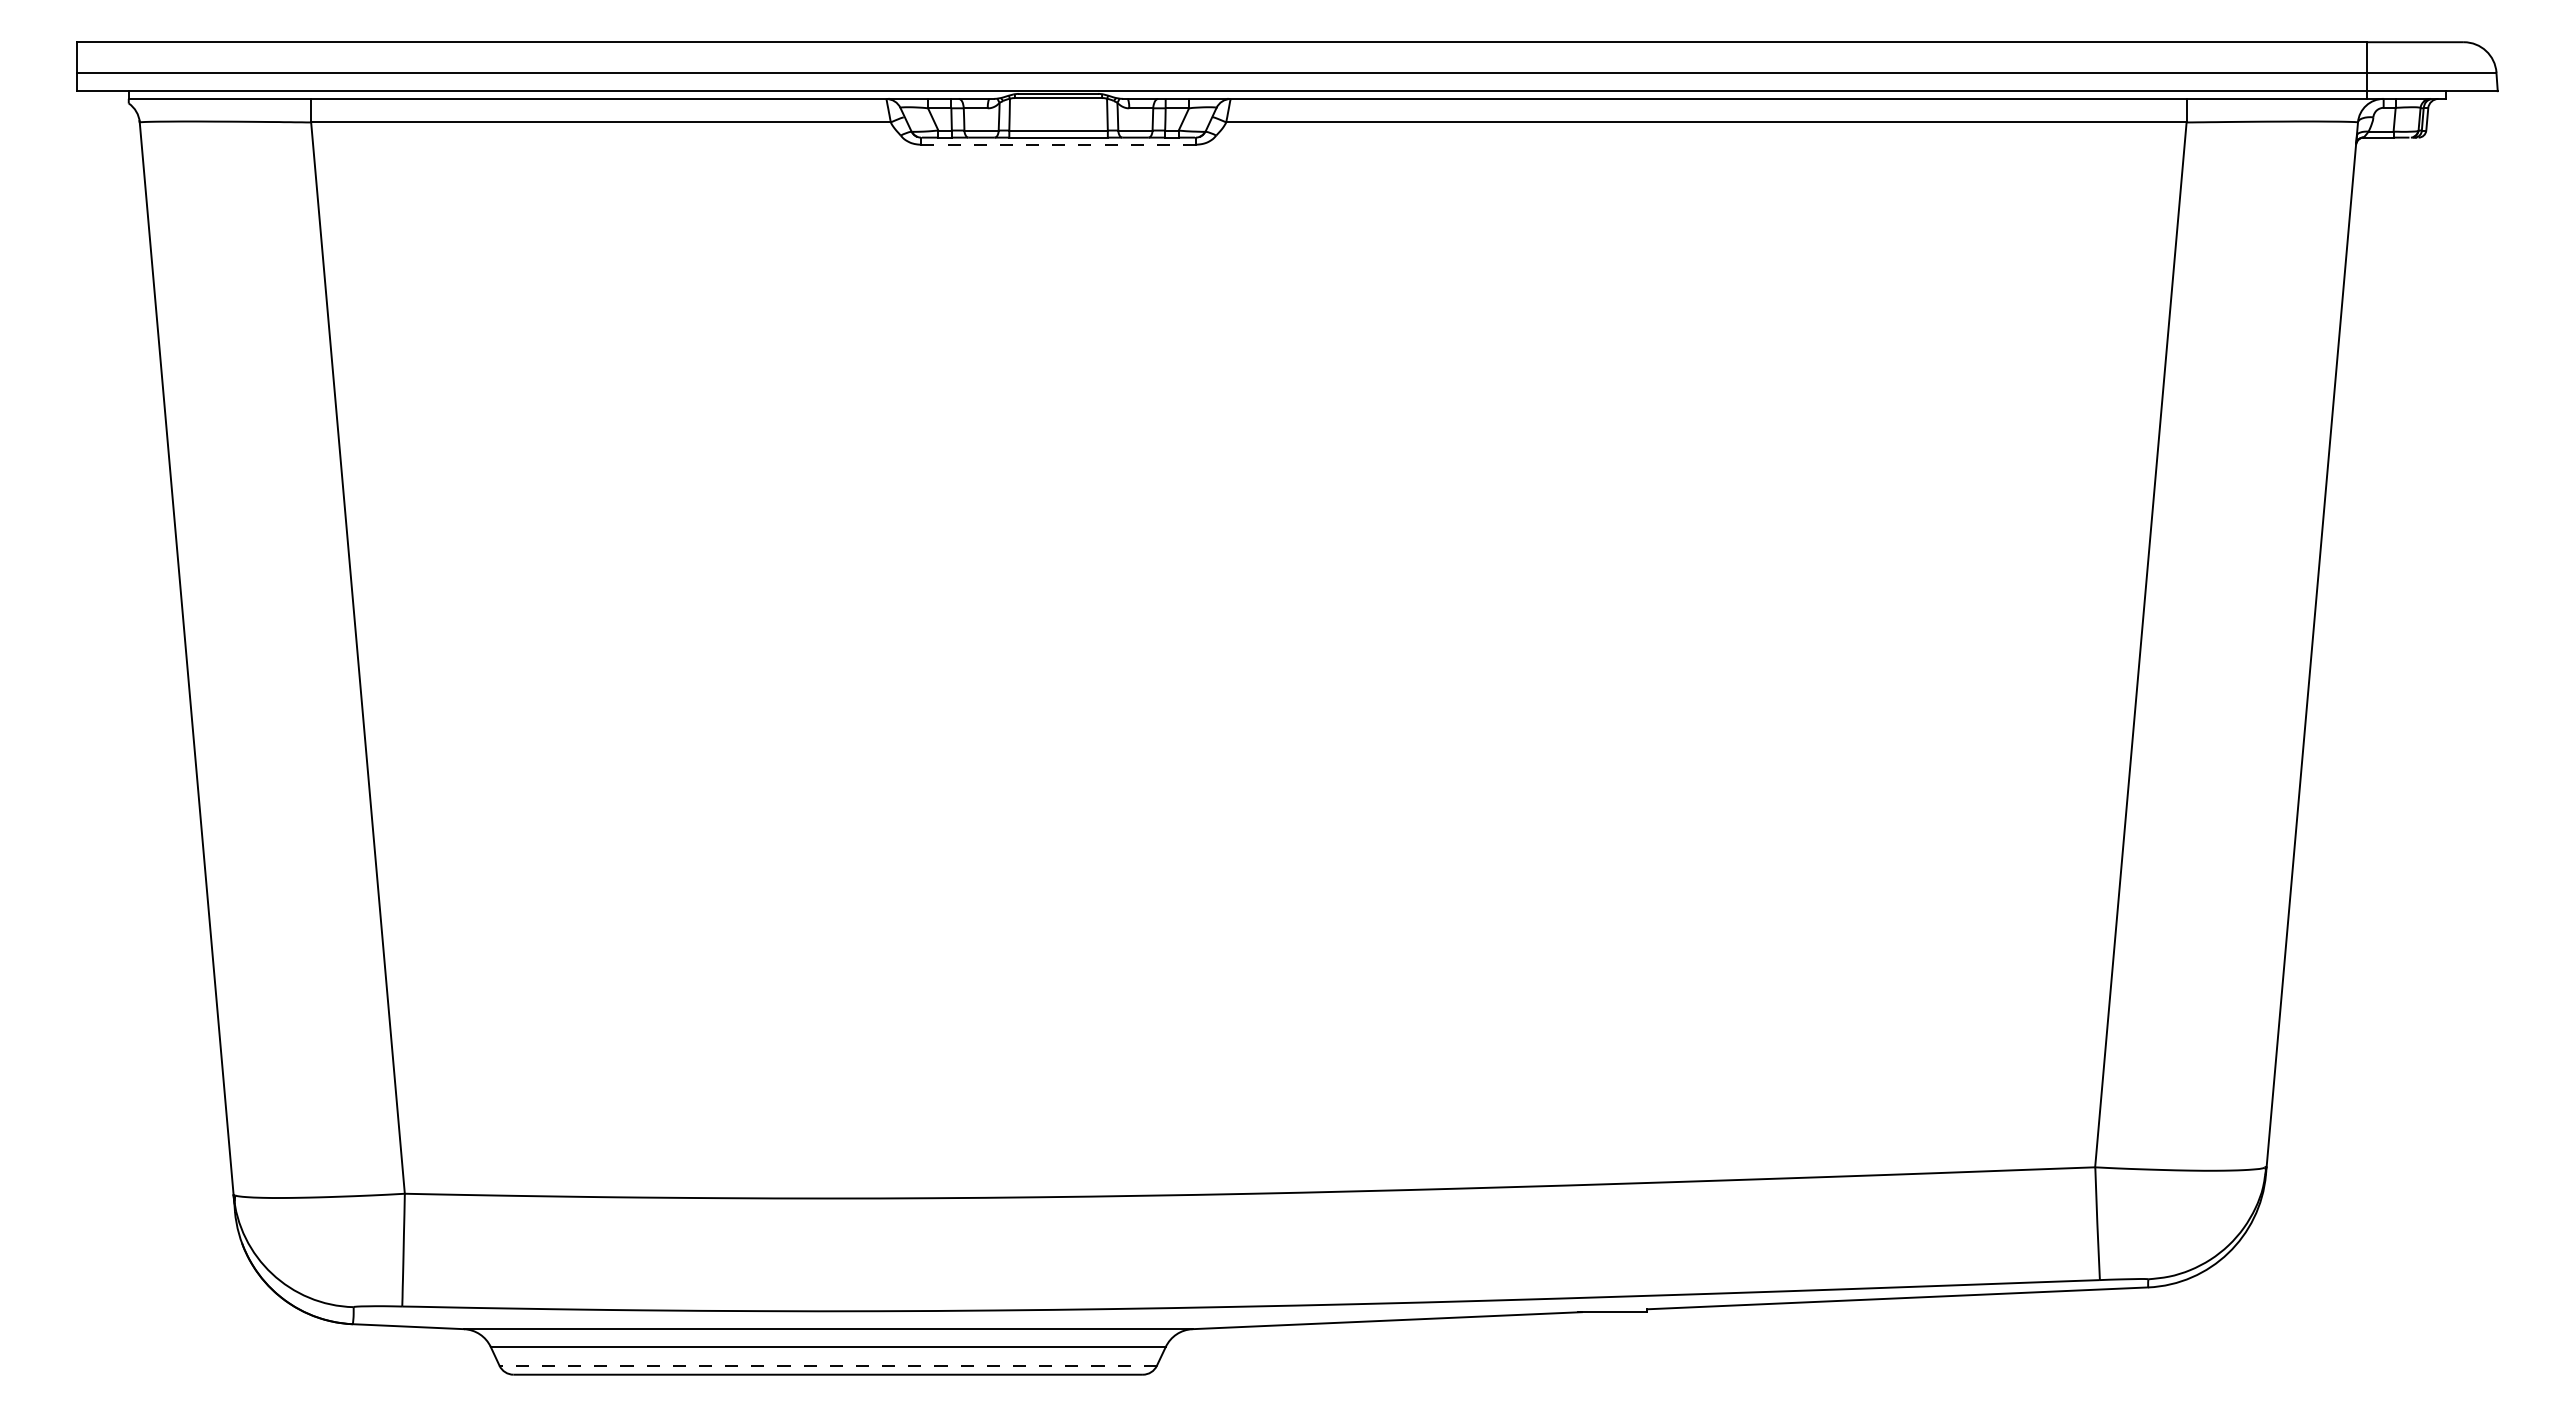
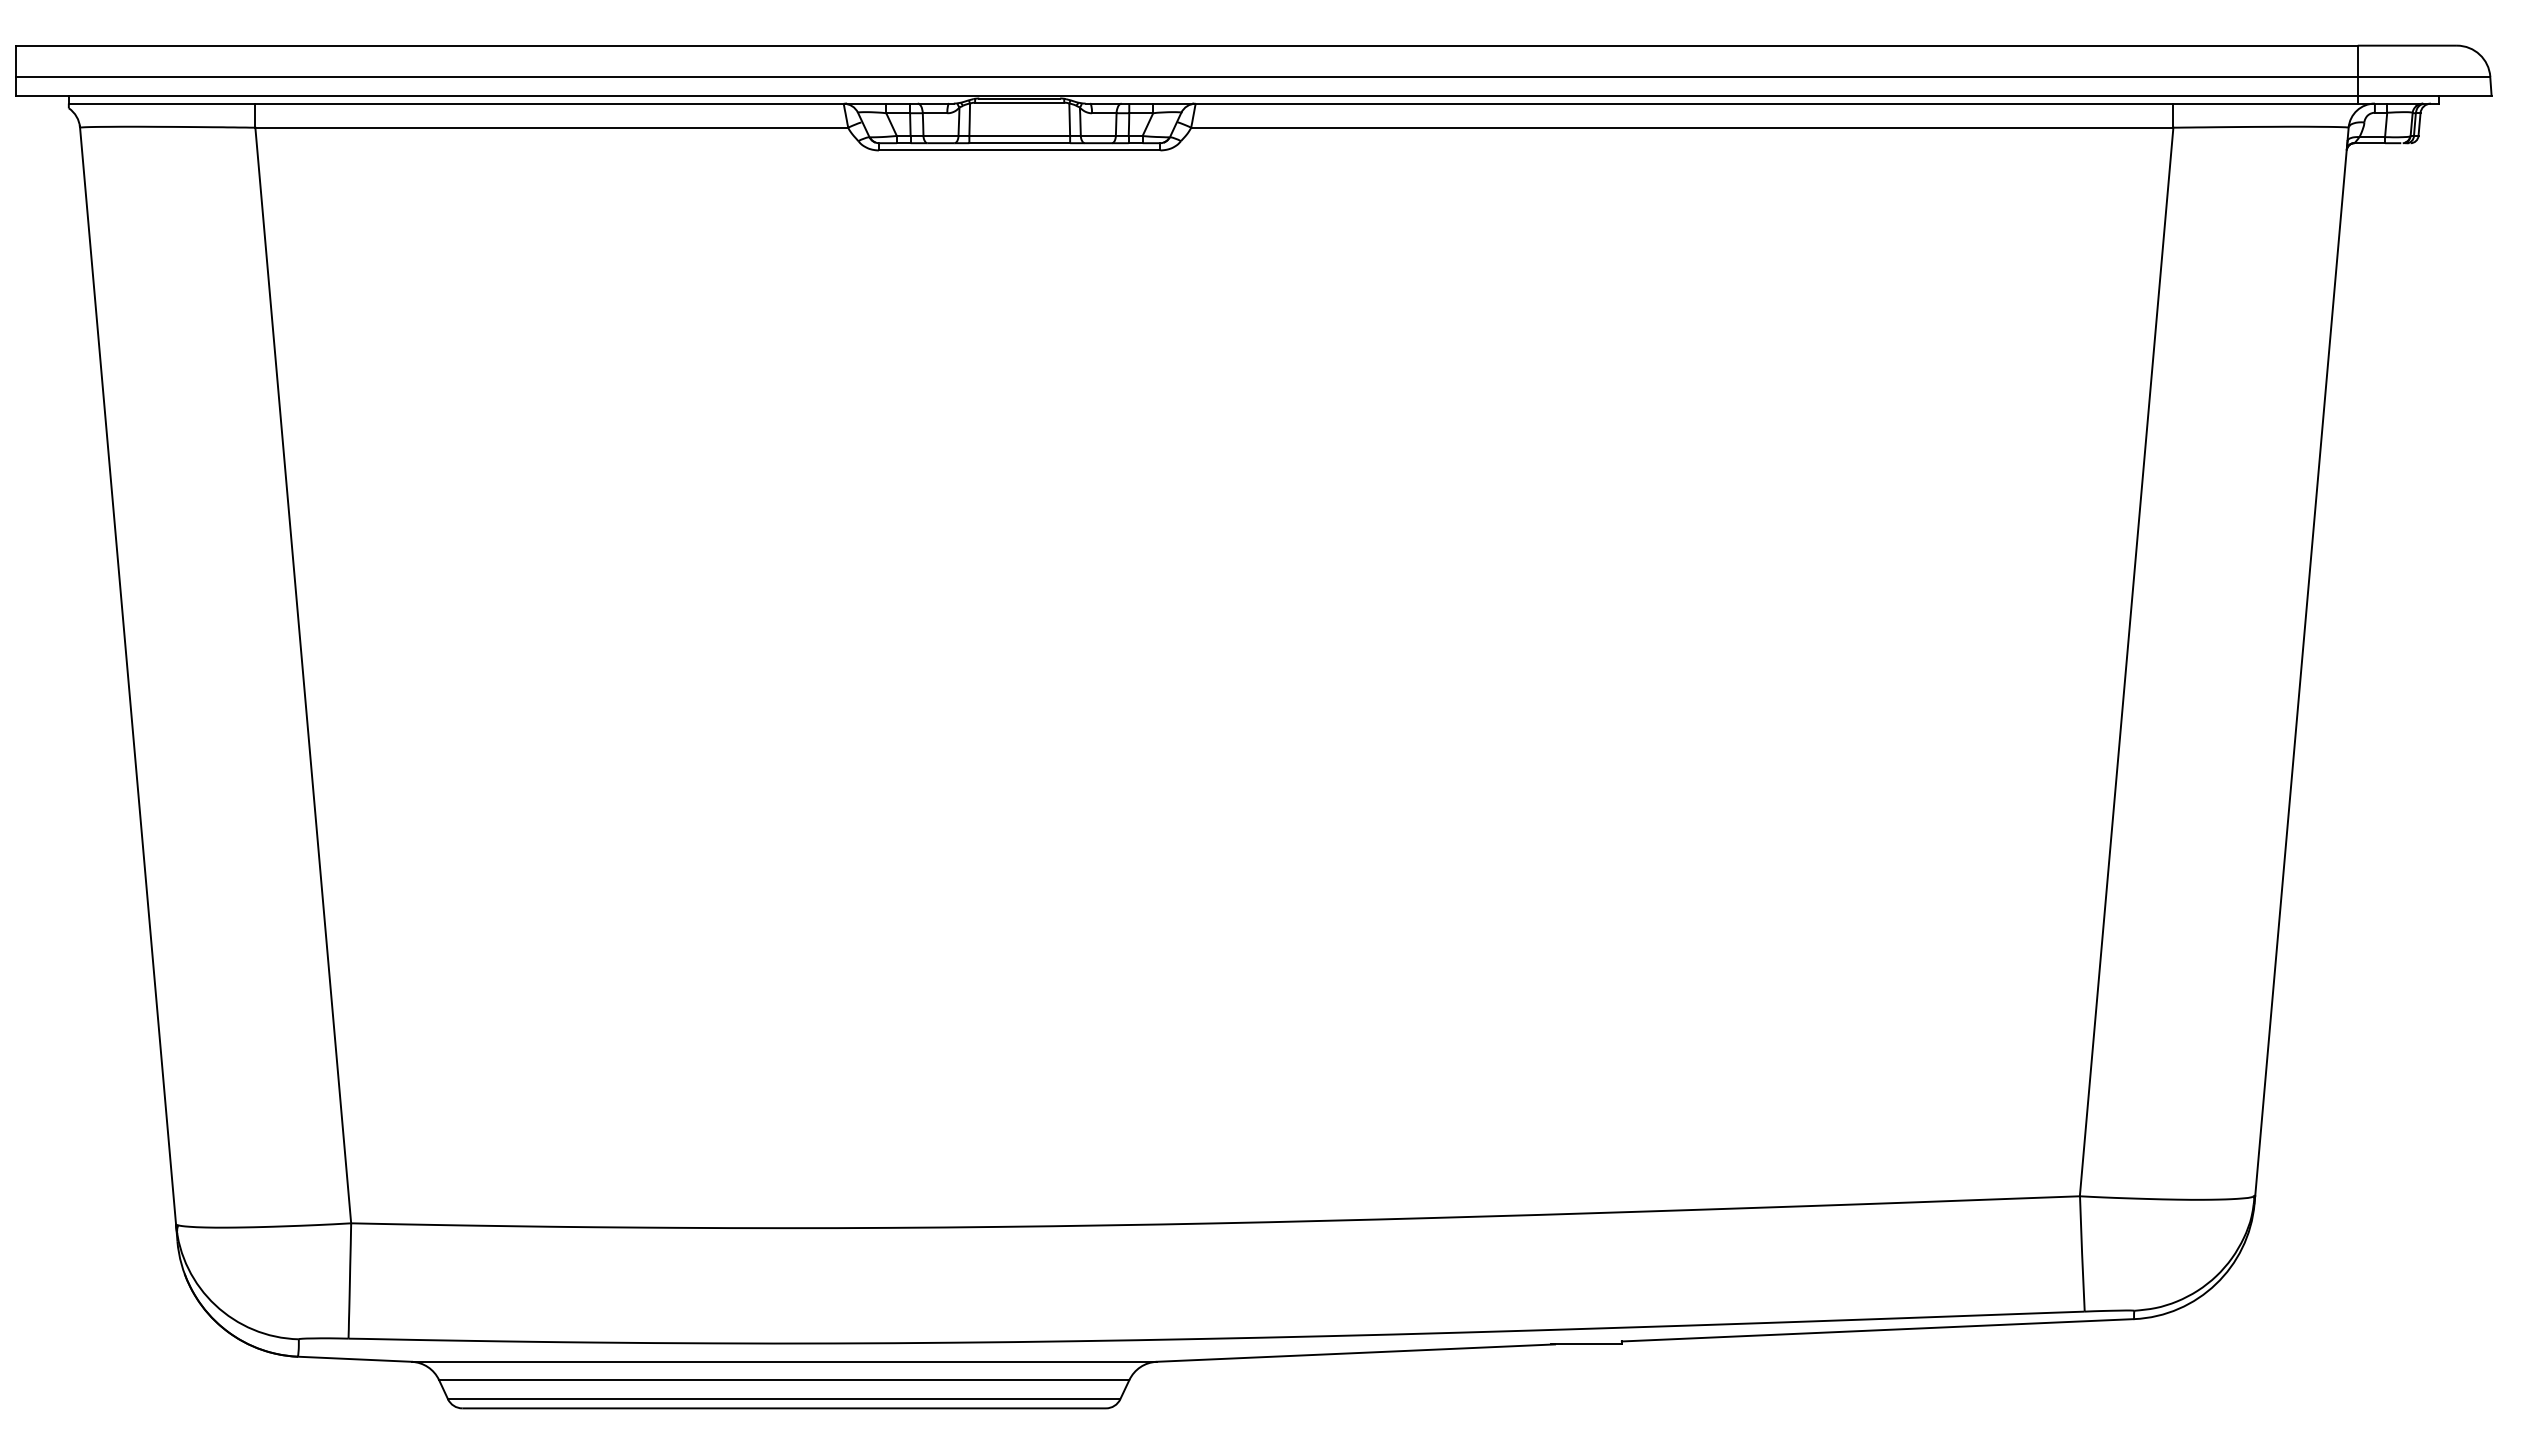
line: (1058, 144) -> (1019, 150), dashed -> solid
line: (828, 1365) -> (784, 1398), dashed -> solid

